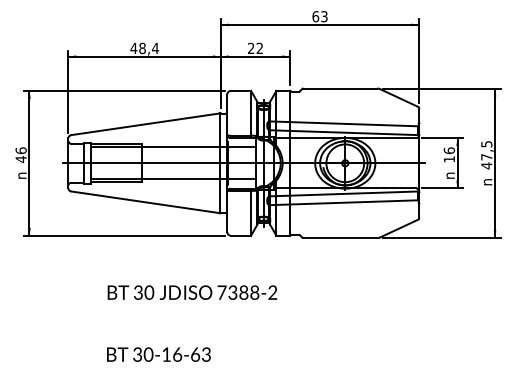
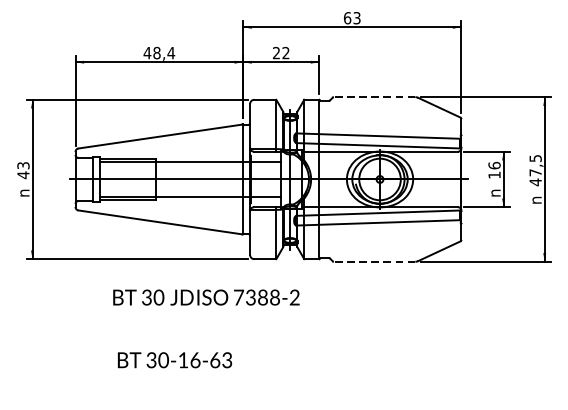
line: (339, 88) -> (373, 97), solid -> dashed
text: (20, 150) -> (22, 165), 46 -> 43
line: (339, 238) -> (373, 262), solid -> dashed
text: (192, 292) -> (206, 297), moved
text: (158, 354) -> (174, 360), moved

